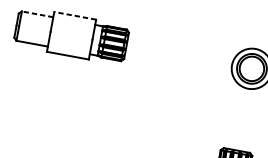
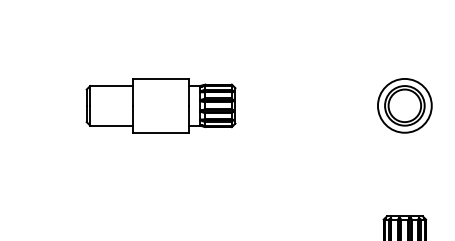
line: (37, 14) -> (111, 86), dashed -> solid
line: (74, 15) -> (160, 78), dashed -> solid

